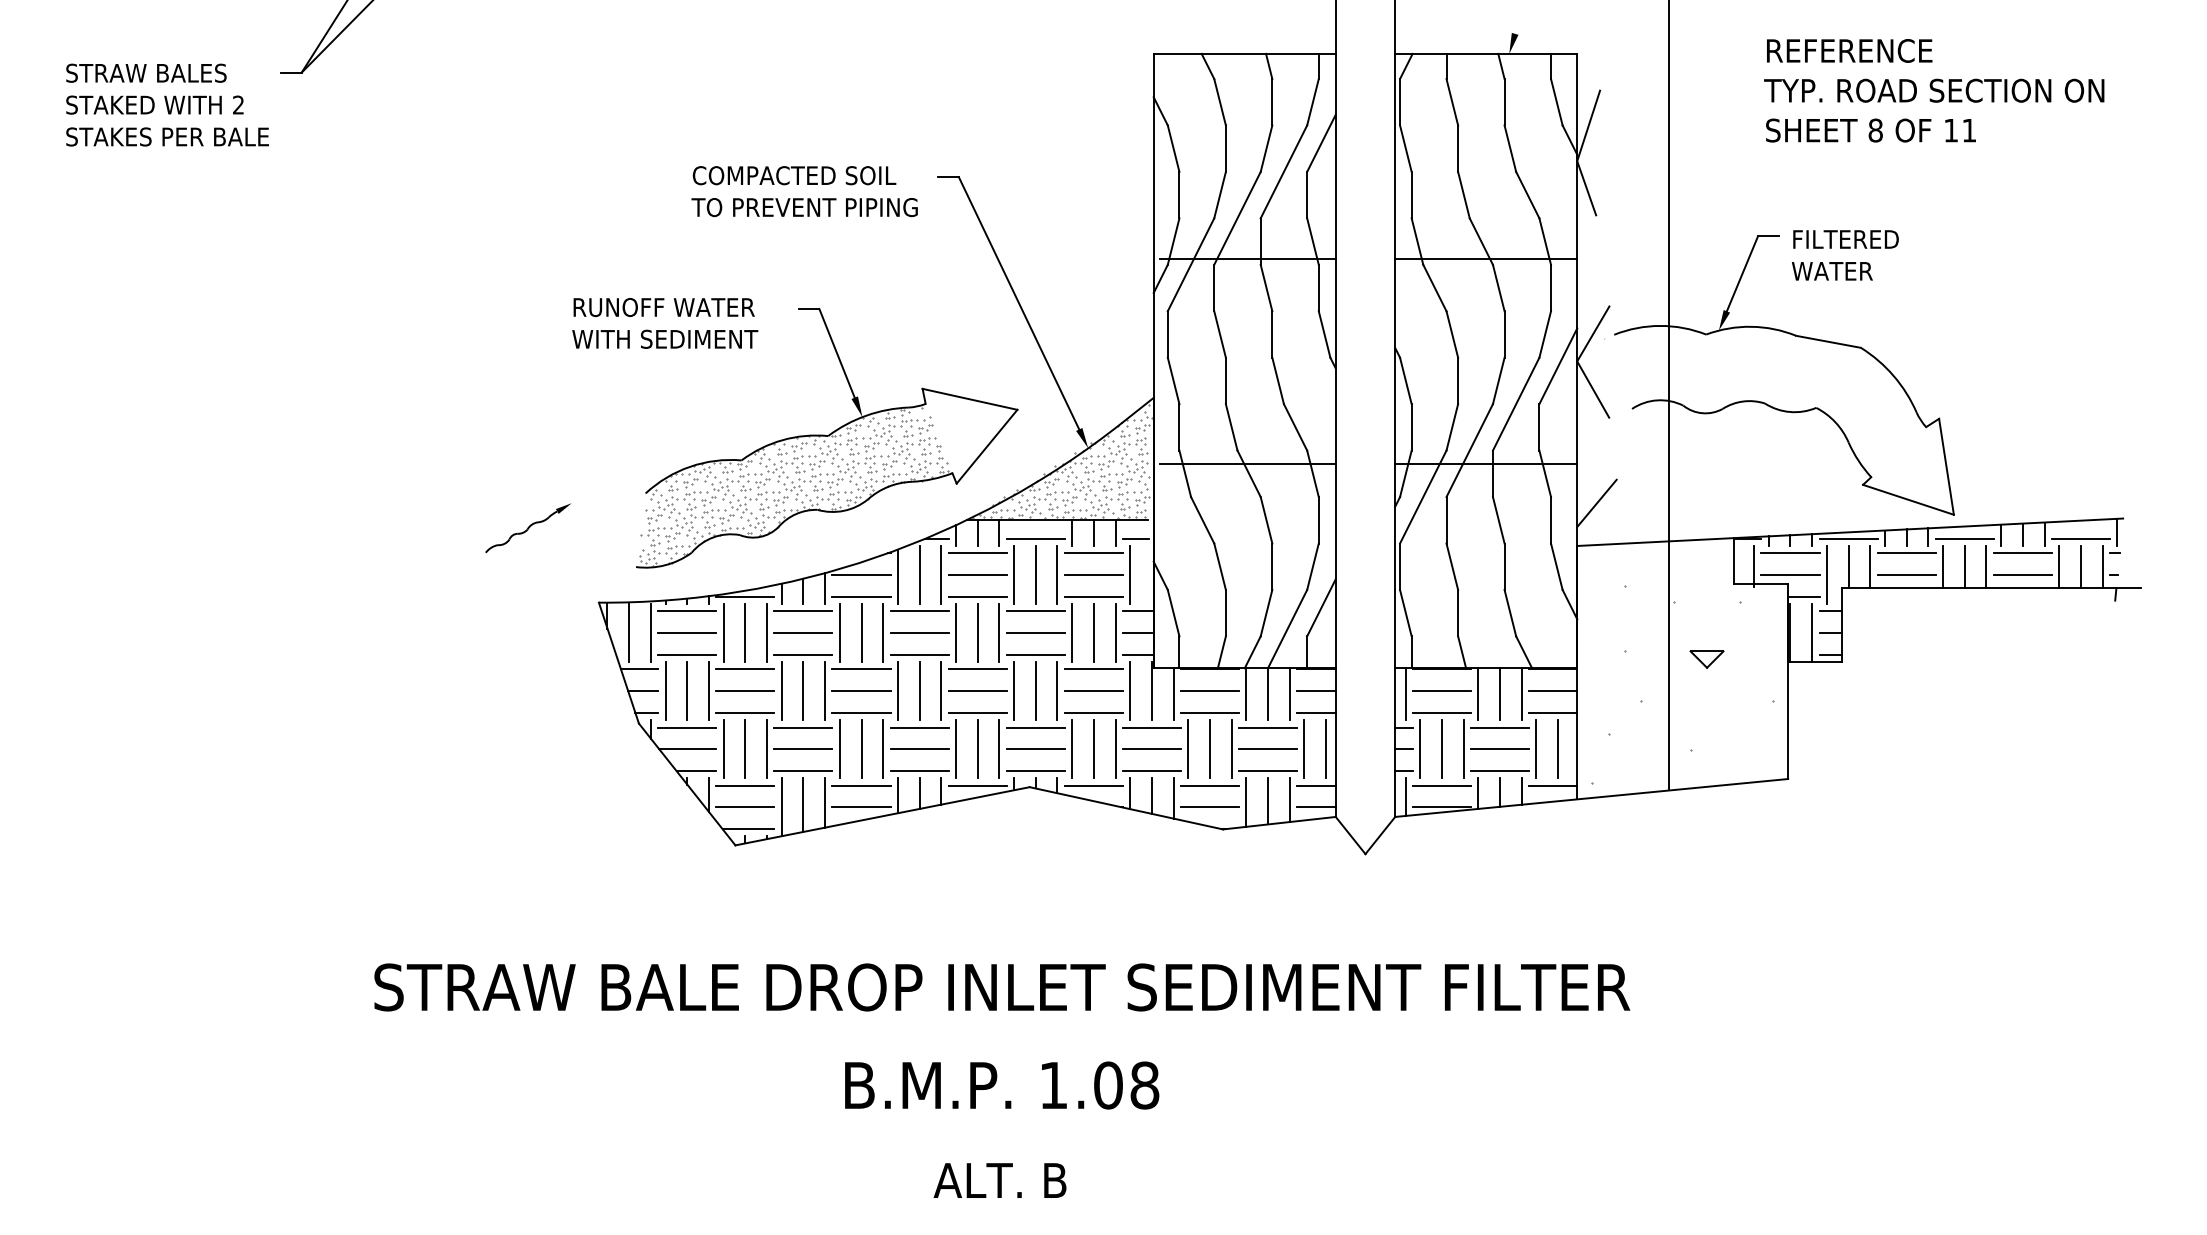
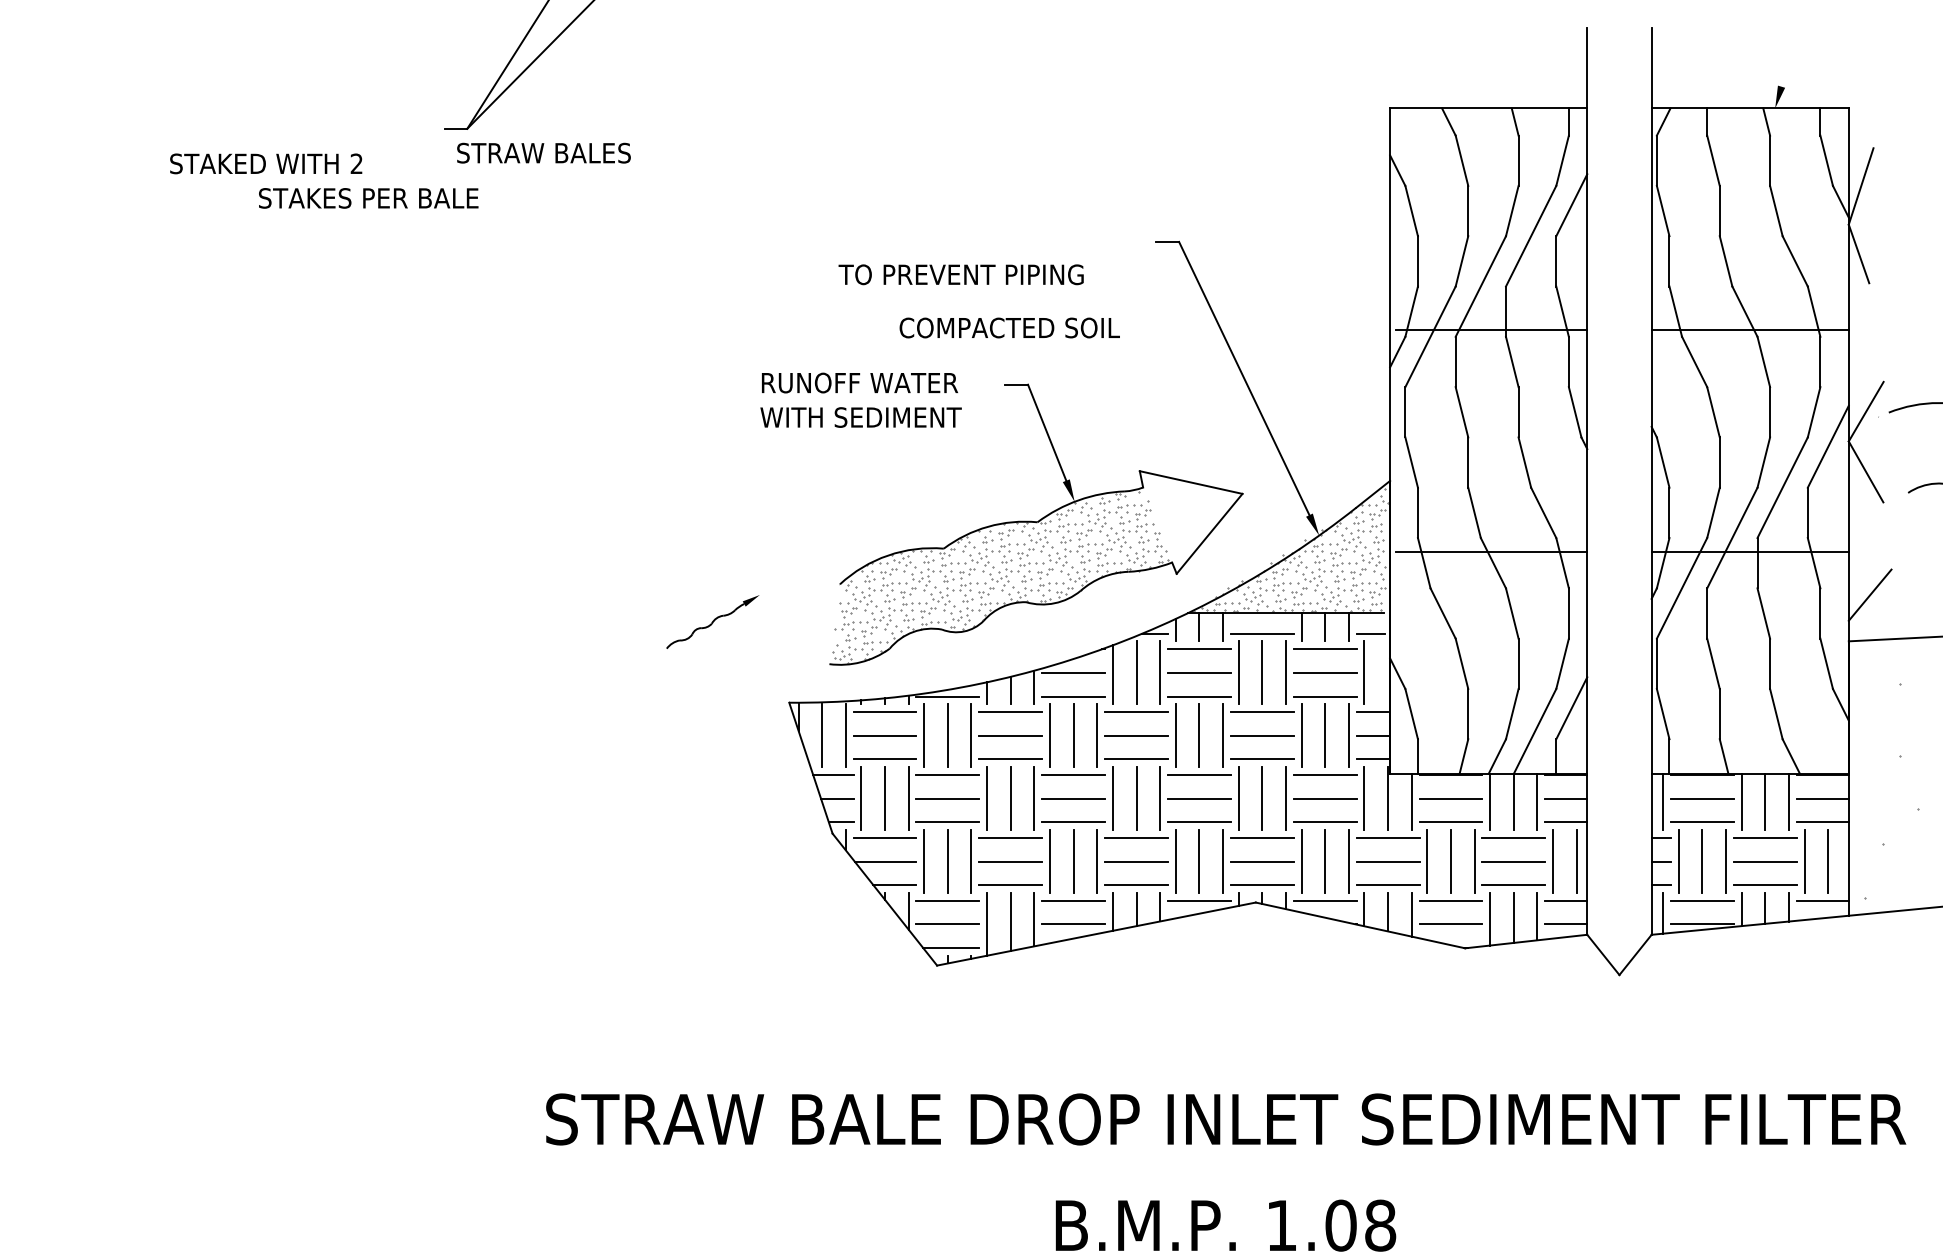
text: (146, 72) -> (544, 152), moved
text: (154, 104) -> (265, 163), moved
text: (167, 136) -> (368, 197), moved
text: (794, 175) -> (1009, 327), moved
text: (804, 207) -> (961, 274), moved

